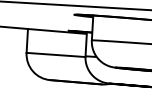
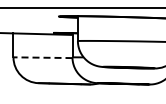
line: (55, 54) -> (42, 57), solid -> dashed

